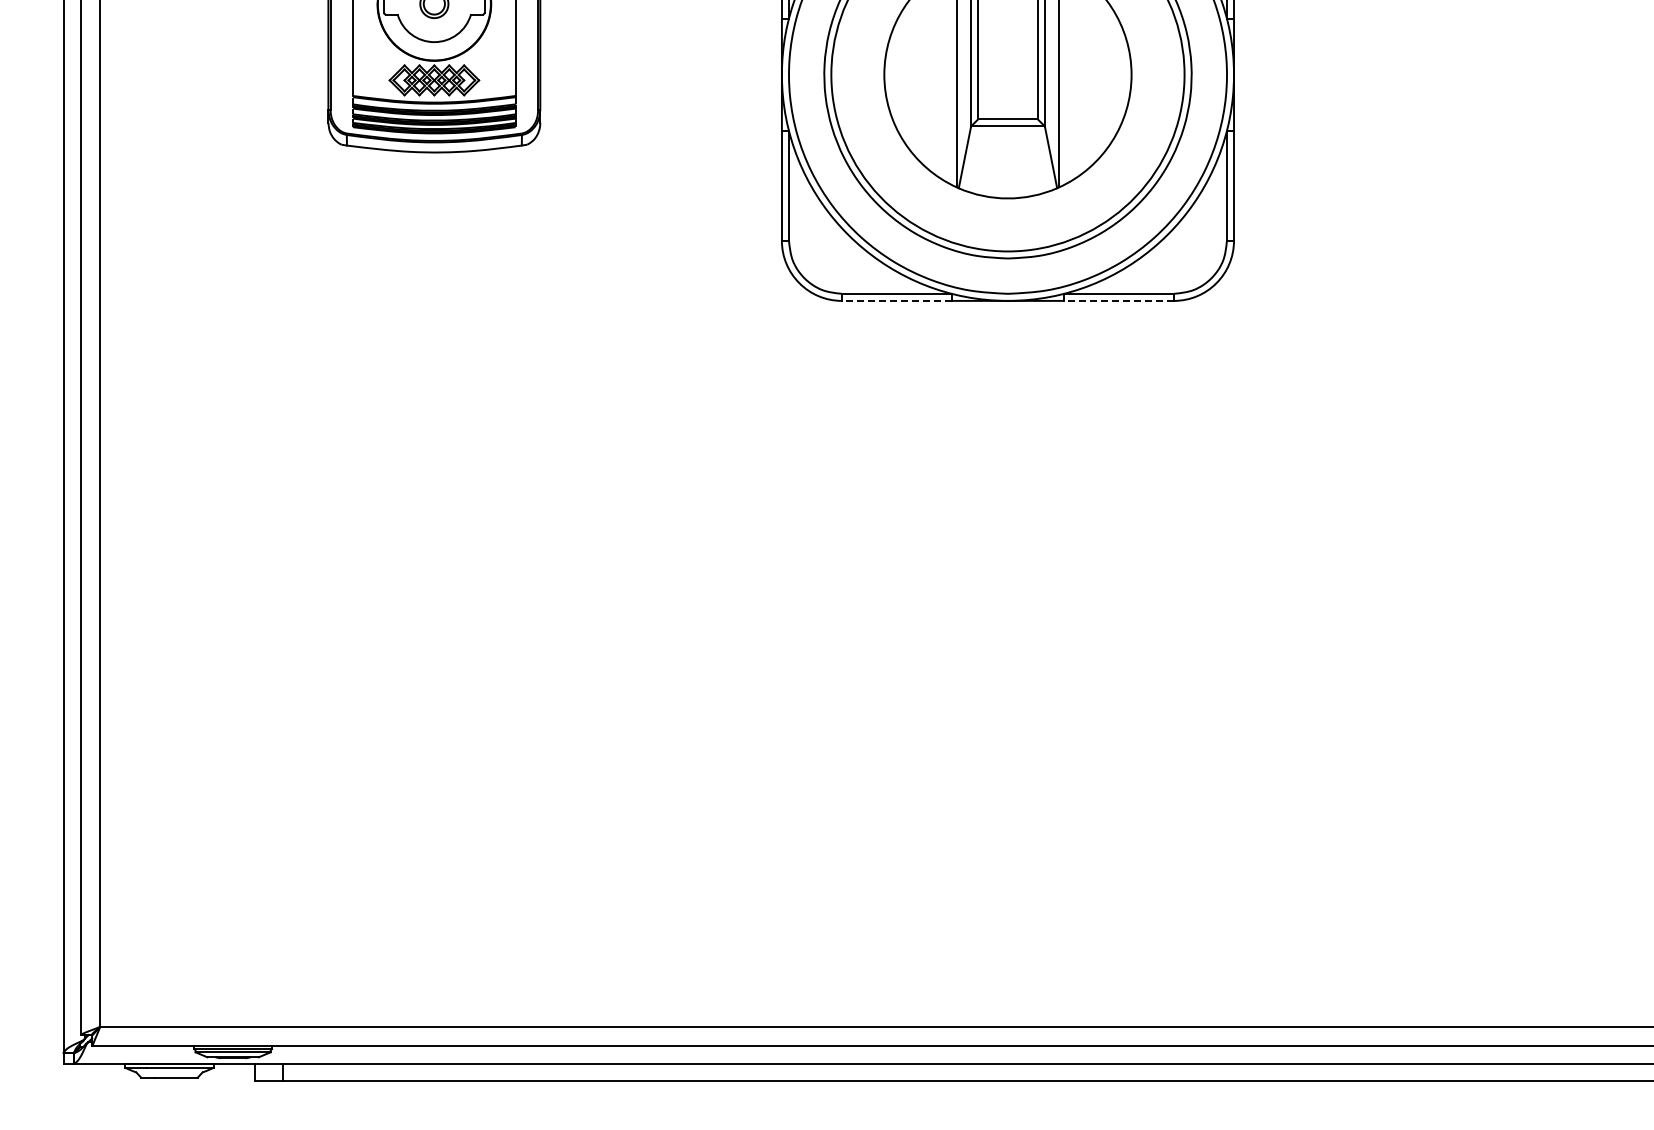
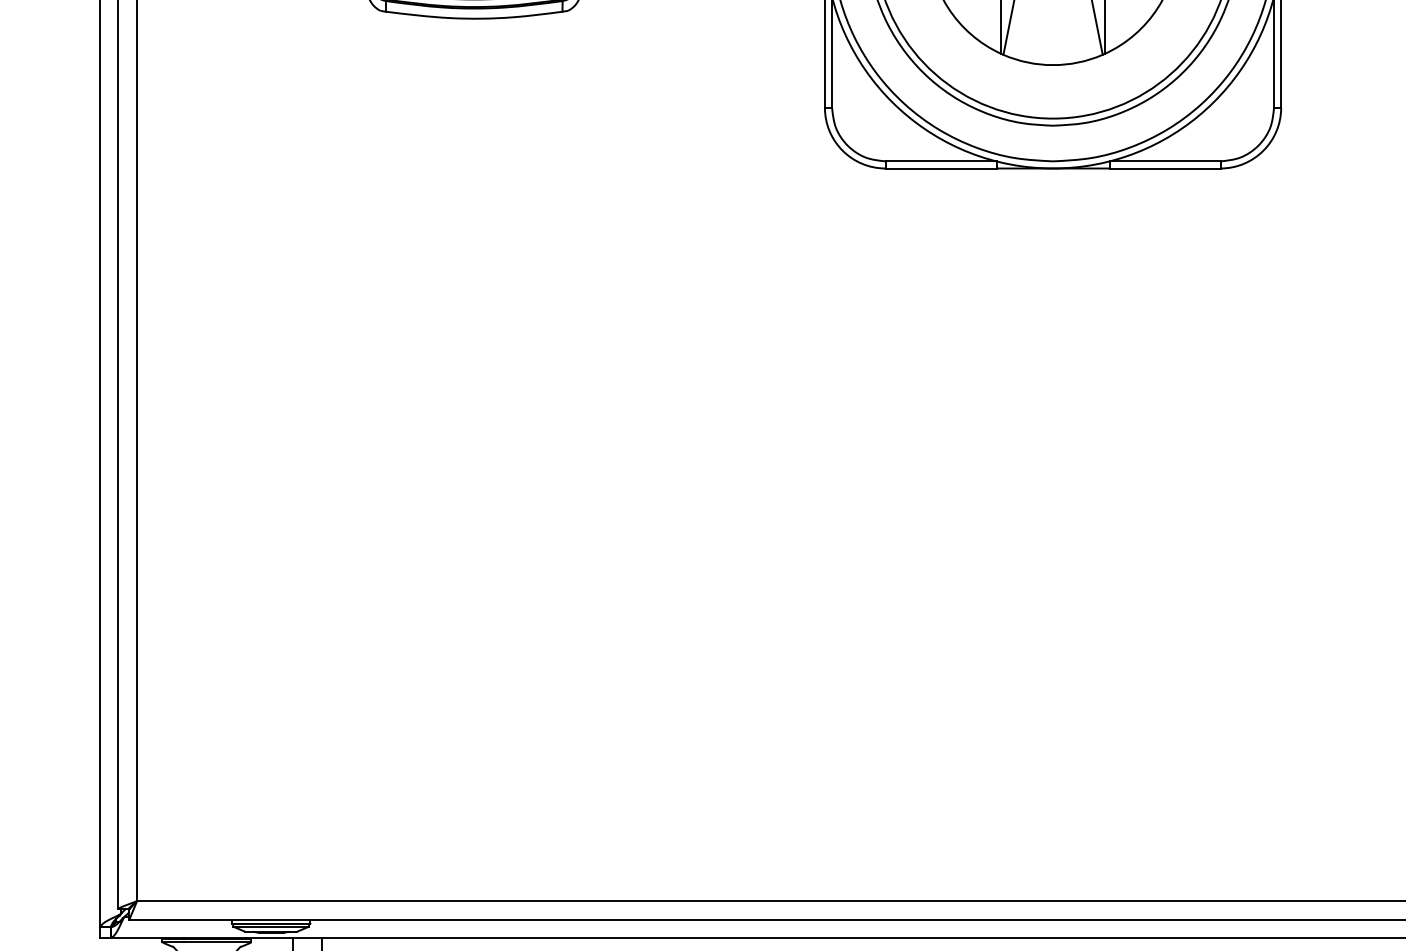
line: (896, 300) -> (940, 168), dashed -> solid
line: (1119, 300) -> (1165, 168), dashed -> solid

